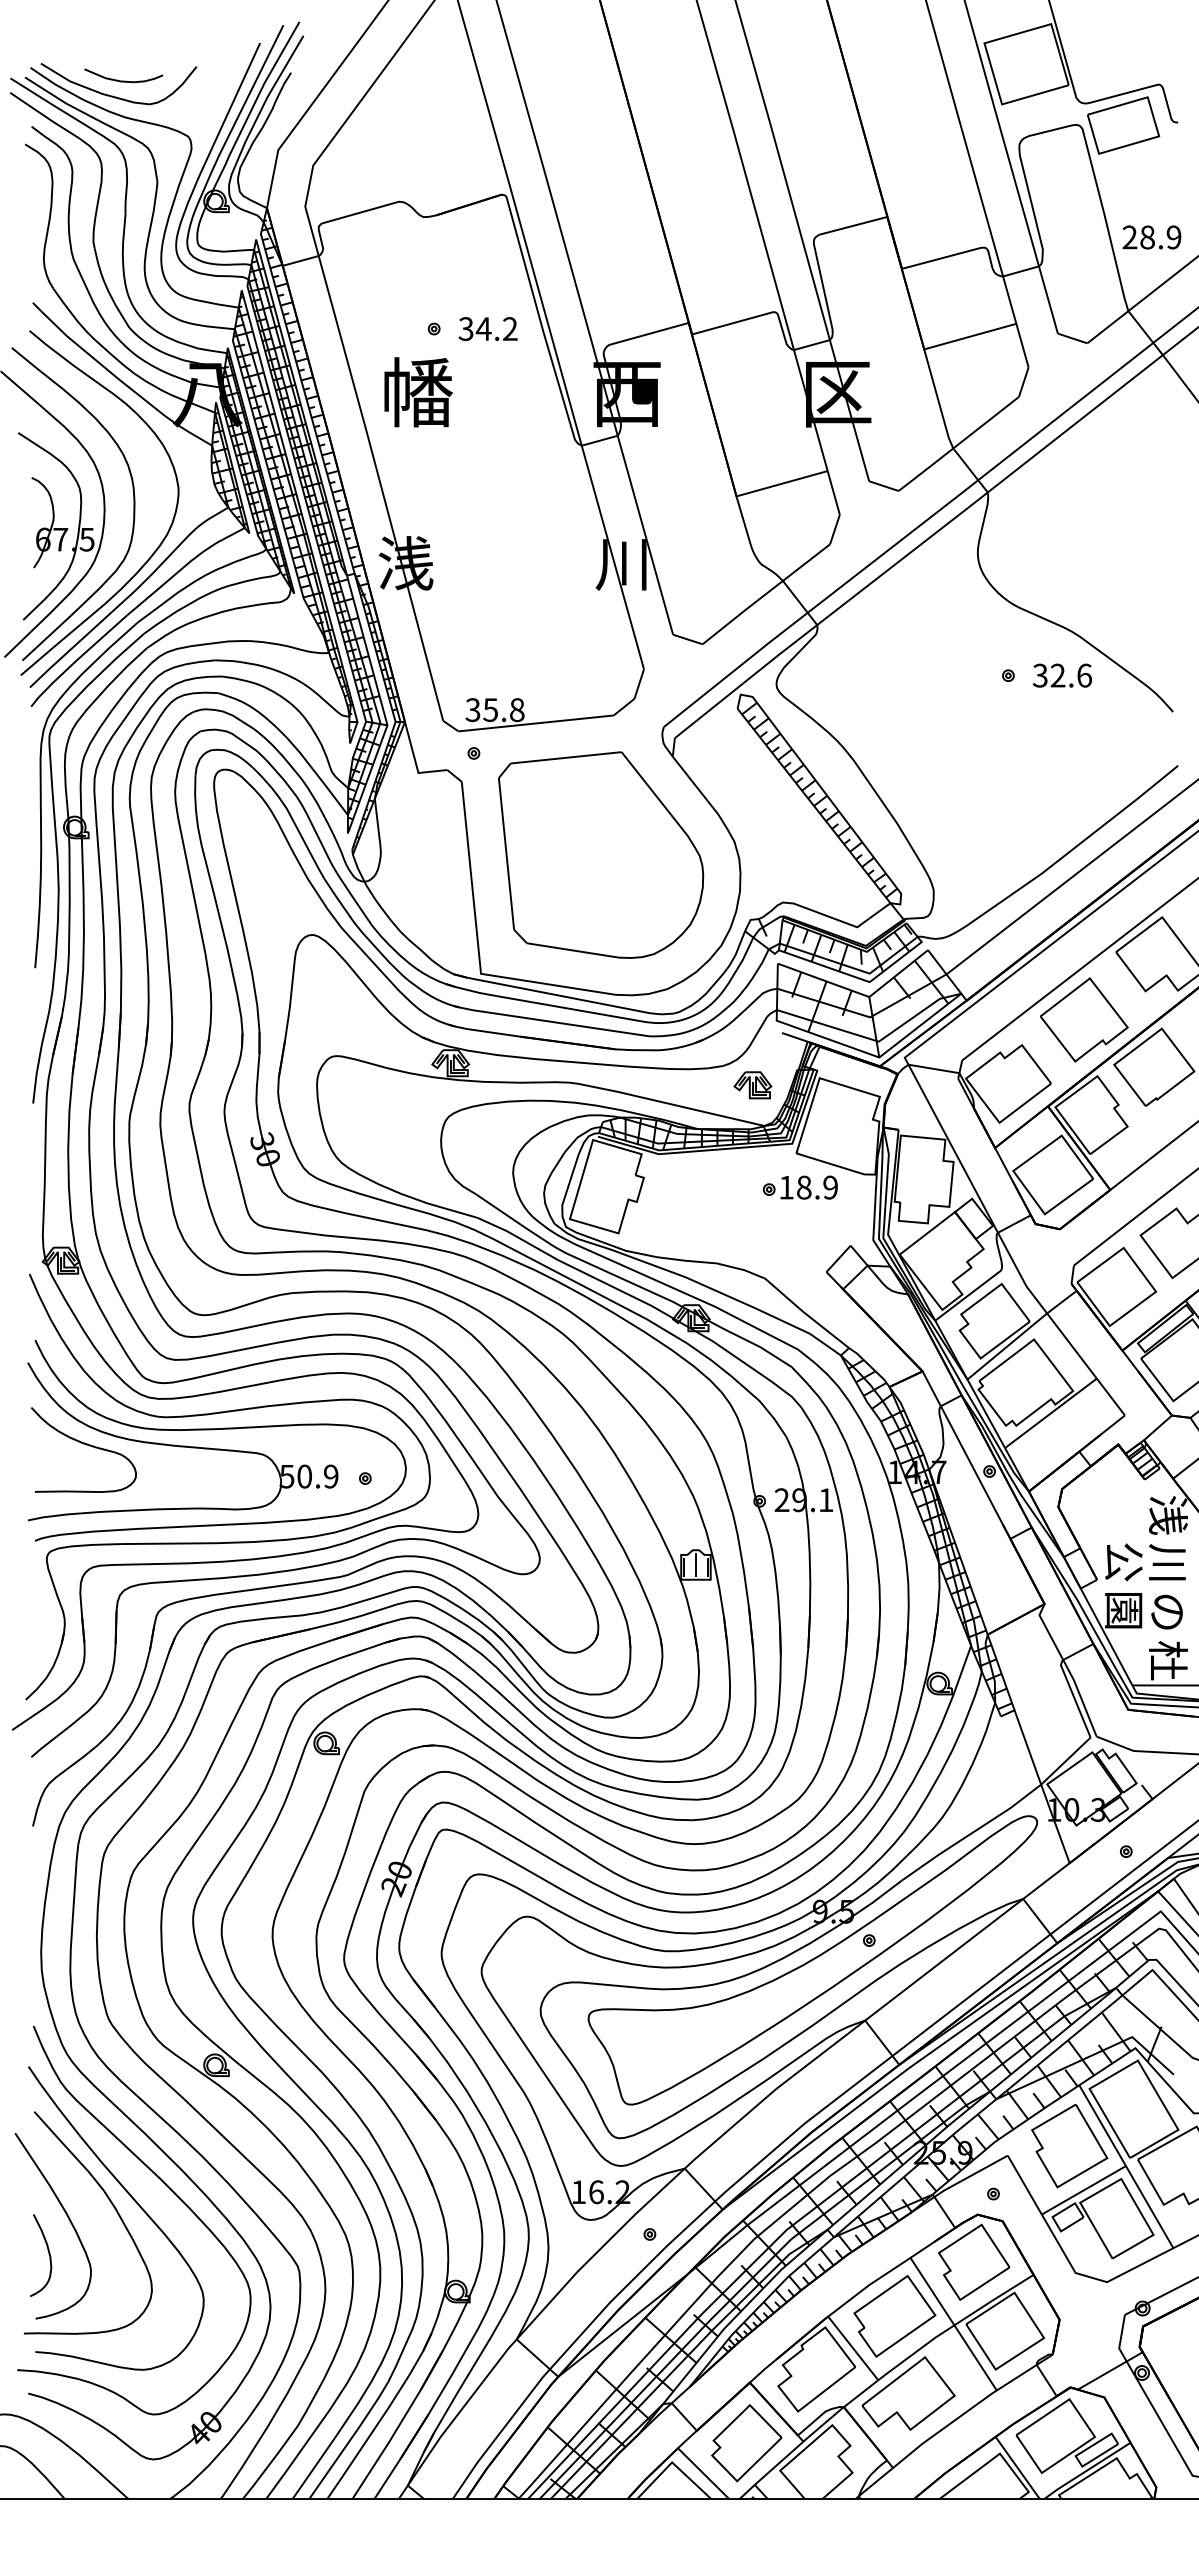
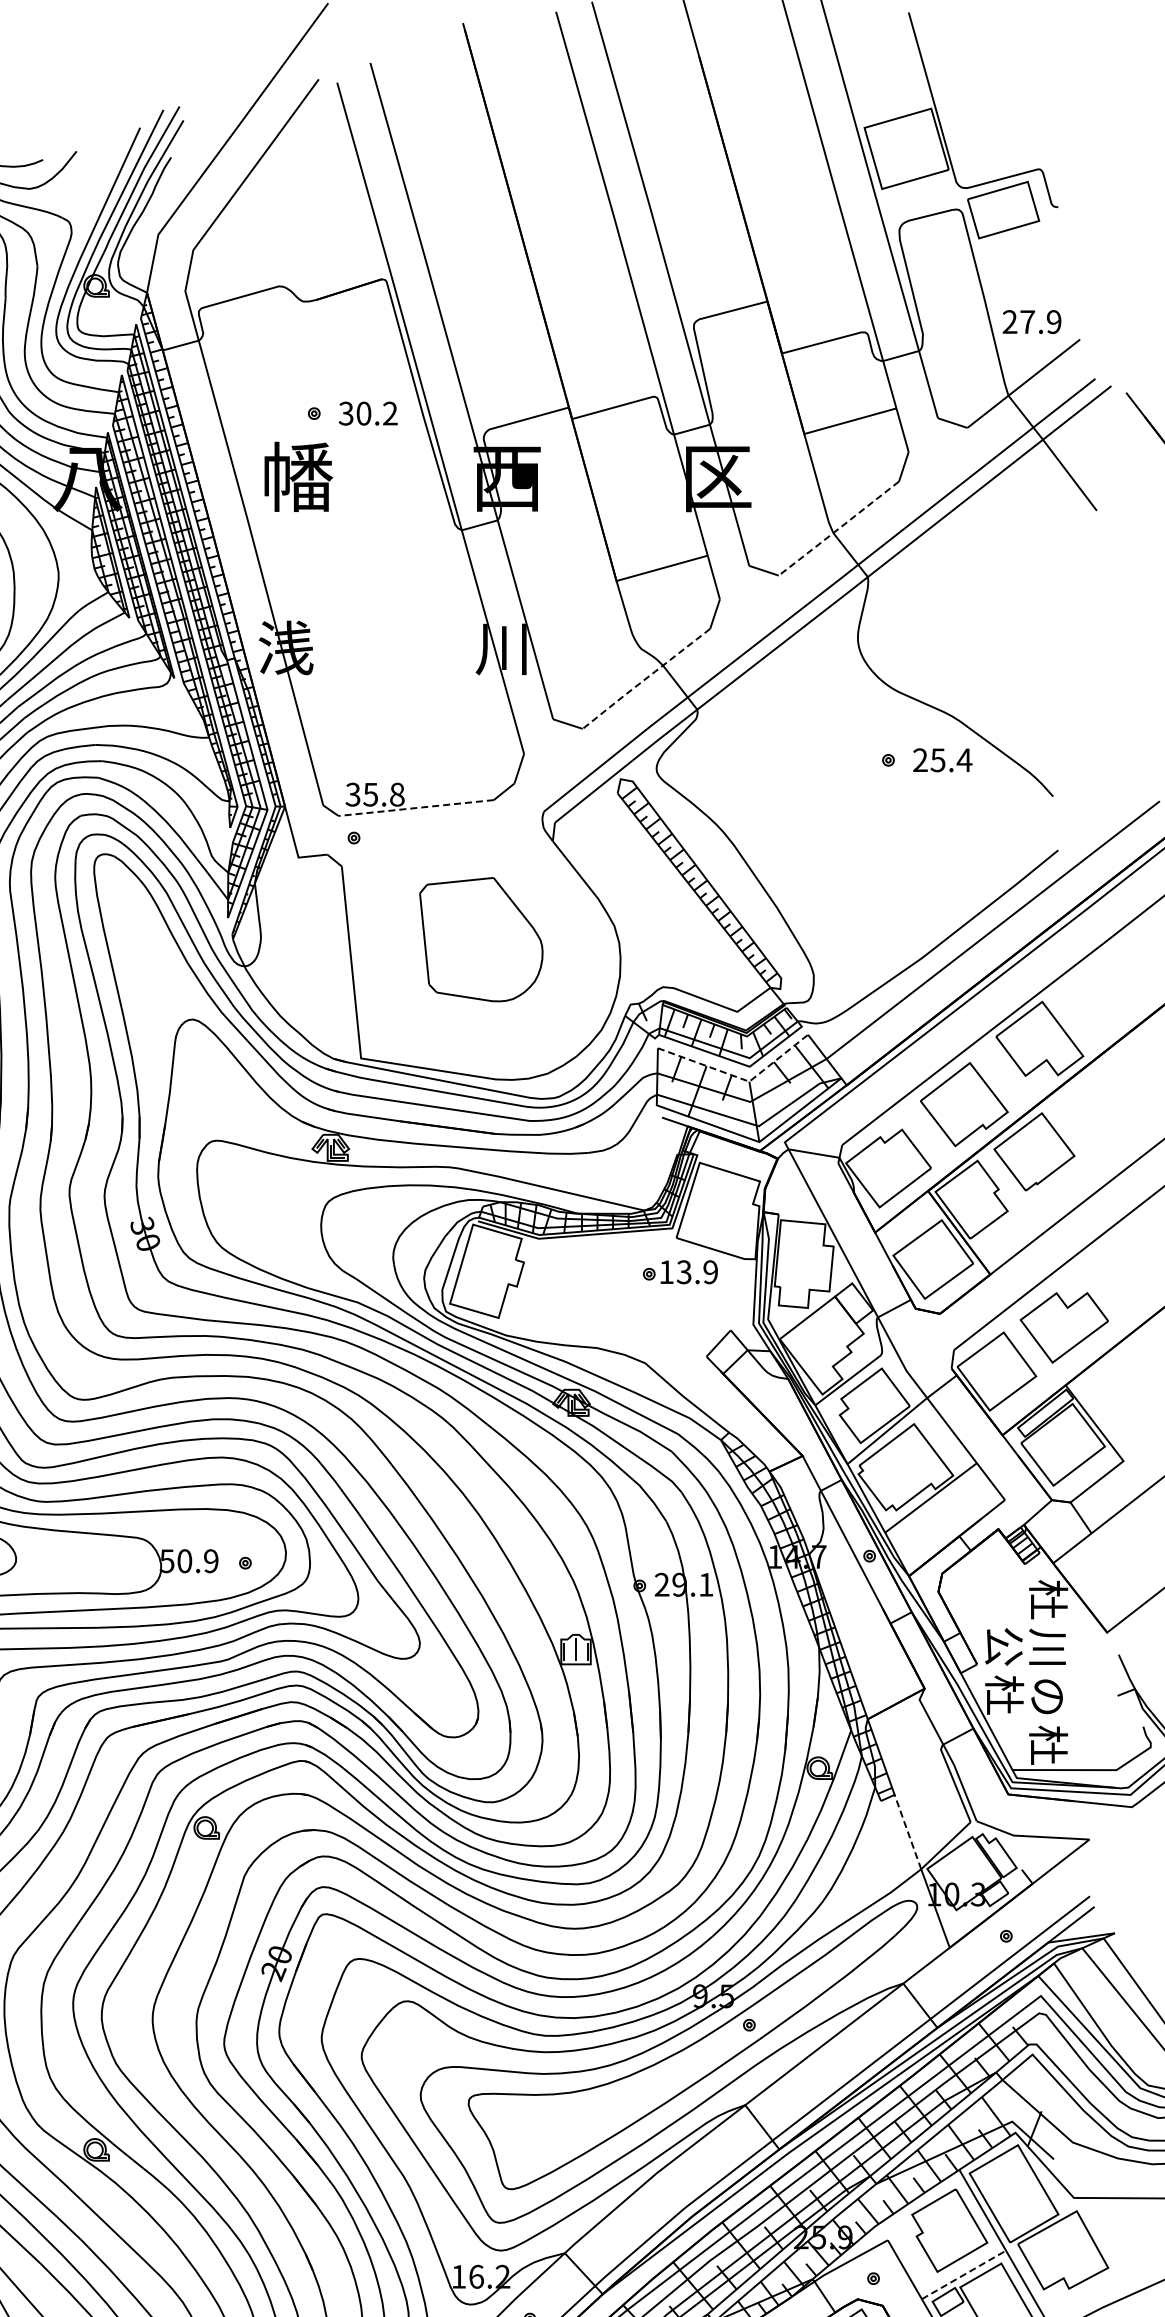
text: (1147, 237) -> (1027, 322), 28.9 -> 27.9
text: (483, 329) -> (363, 414), 34.2 -> 30.2
line: (958, 444) -> (838, 529), solid -> dashed
line: (765, 594) -> (645, 679), solid -> dashed
text: (1062, 675) -> (942, 760), 32.6 -> 25.4
line: (535, 723) -> (415, 808), solid -> dashed
part: (601, 854) -> (481, 939), size x0.6
line: (859, 993) -> (739, 1078), solid -> dashed
part: (752, 1085) -> (632, 1170), removed
text: (803, 1187) -> (683, 1272), 18.9 -> 13.9
text: (1168, 1514) -> (1048, 1599), 浅 -> 杜
text: (1124, 1610) -> (1004, 1695), 園 -> 杜
line: (1027, 1746) -> (907, 1831), solid -> dashed
line: (1084, 2190) -> (964, 2275), solid -> dashed

